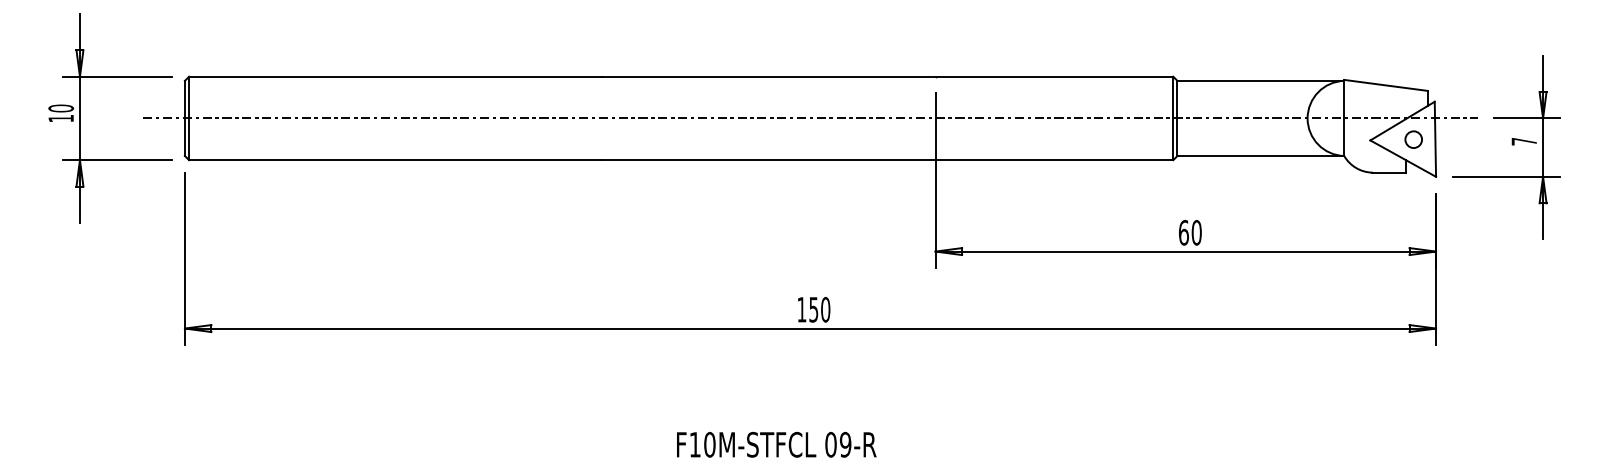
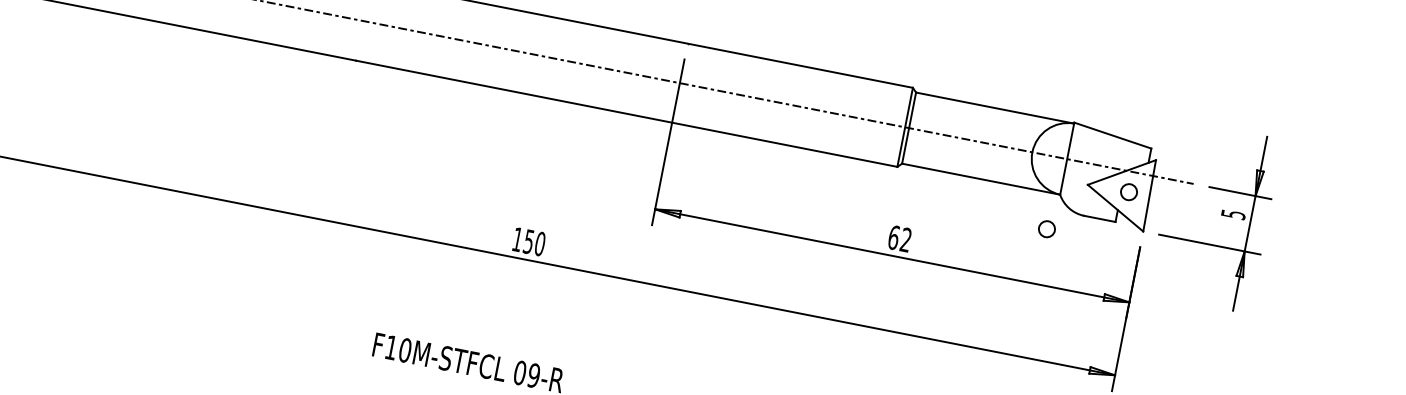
text: (1524, 141) -> (1233, 214), 7 -> 5
circle: (1337, 193) -> (1046, 229), added
text: (1196, 232) -> (905, 239), 60 -> 62

